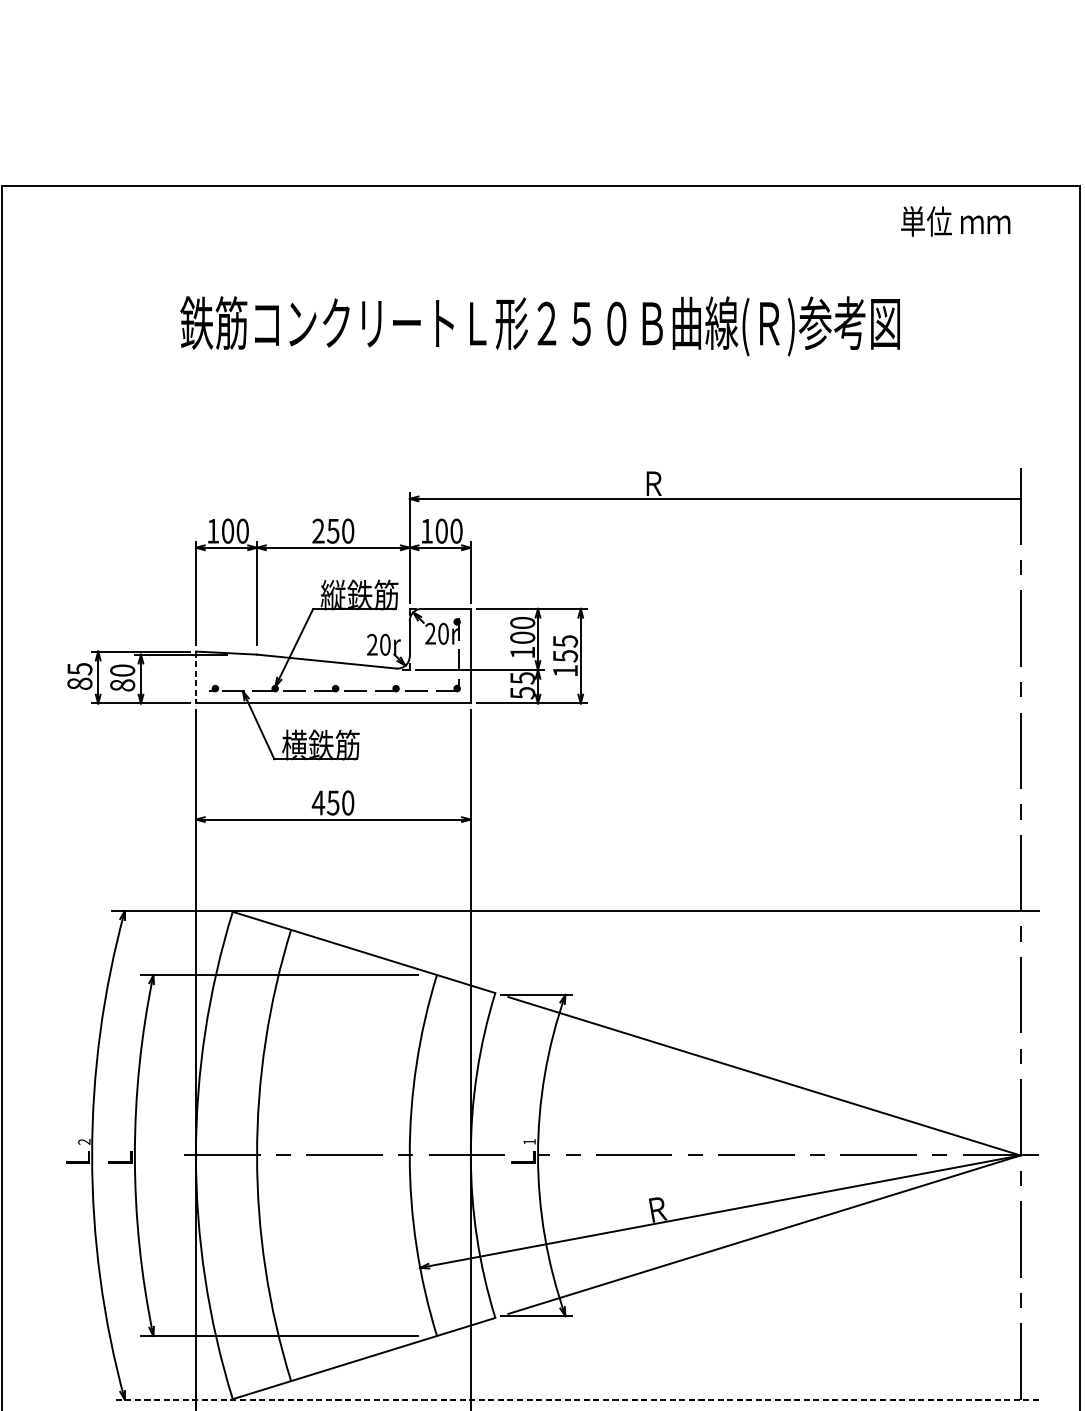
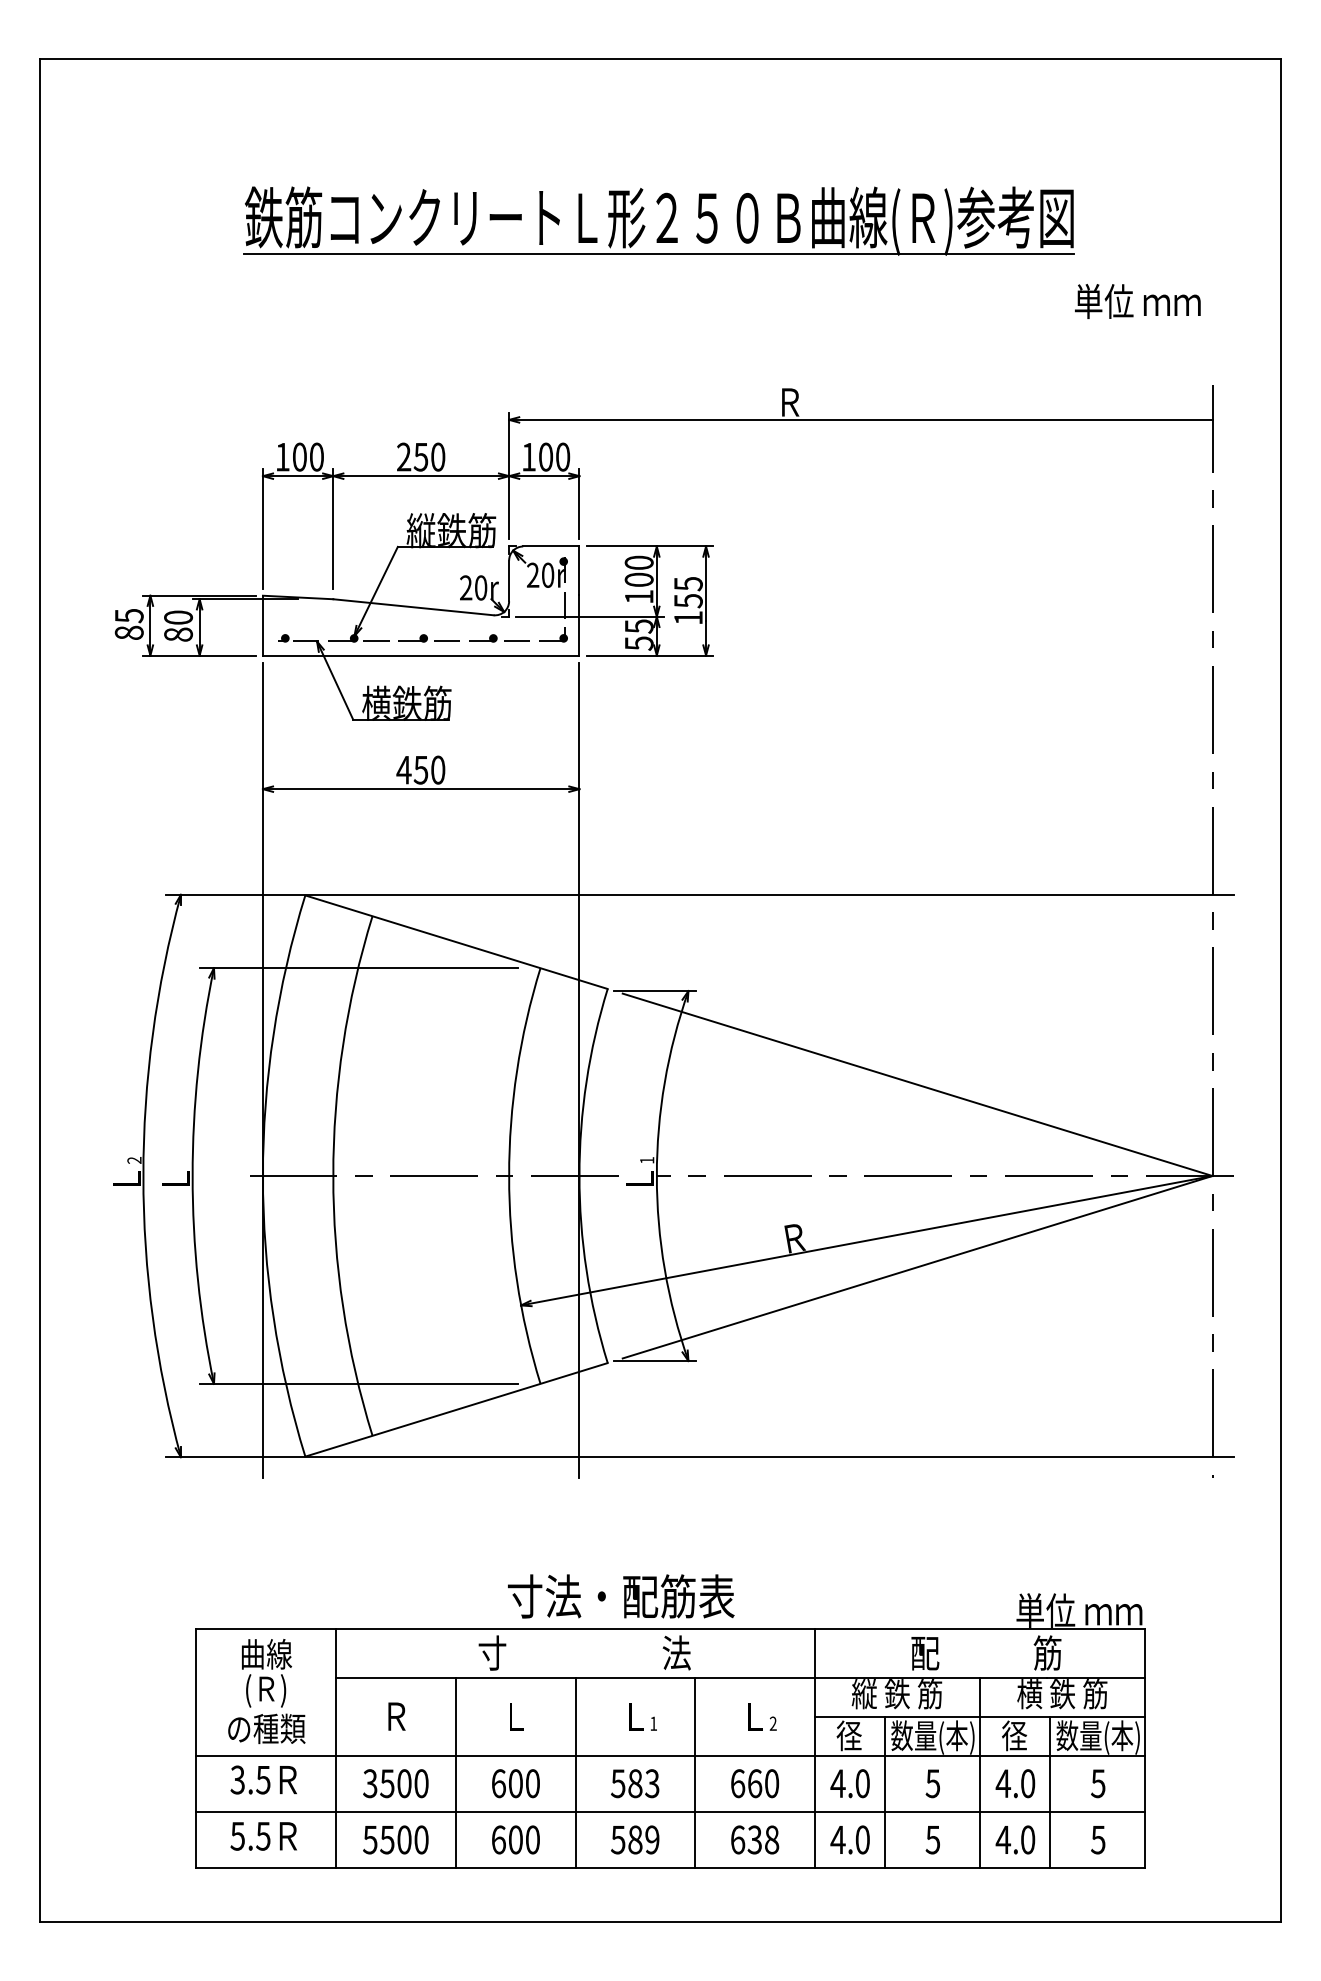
text: (955, 221) -> (1137, 301), moved
line: (540, 355) -> (659, 254), added
line: (195, 677) -> (262, 625), dashed -> solid
line: (575, 1399) -> (700, 1457), dashed -> solid

